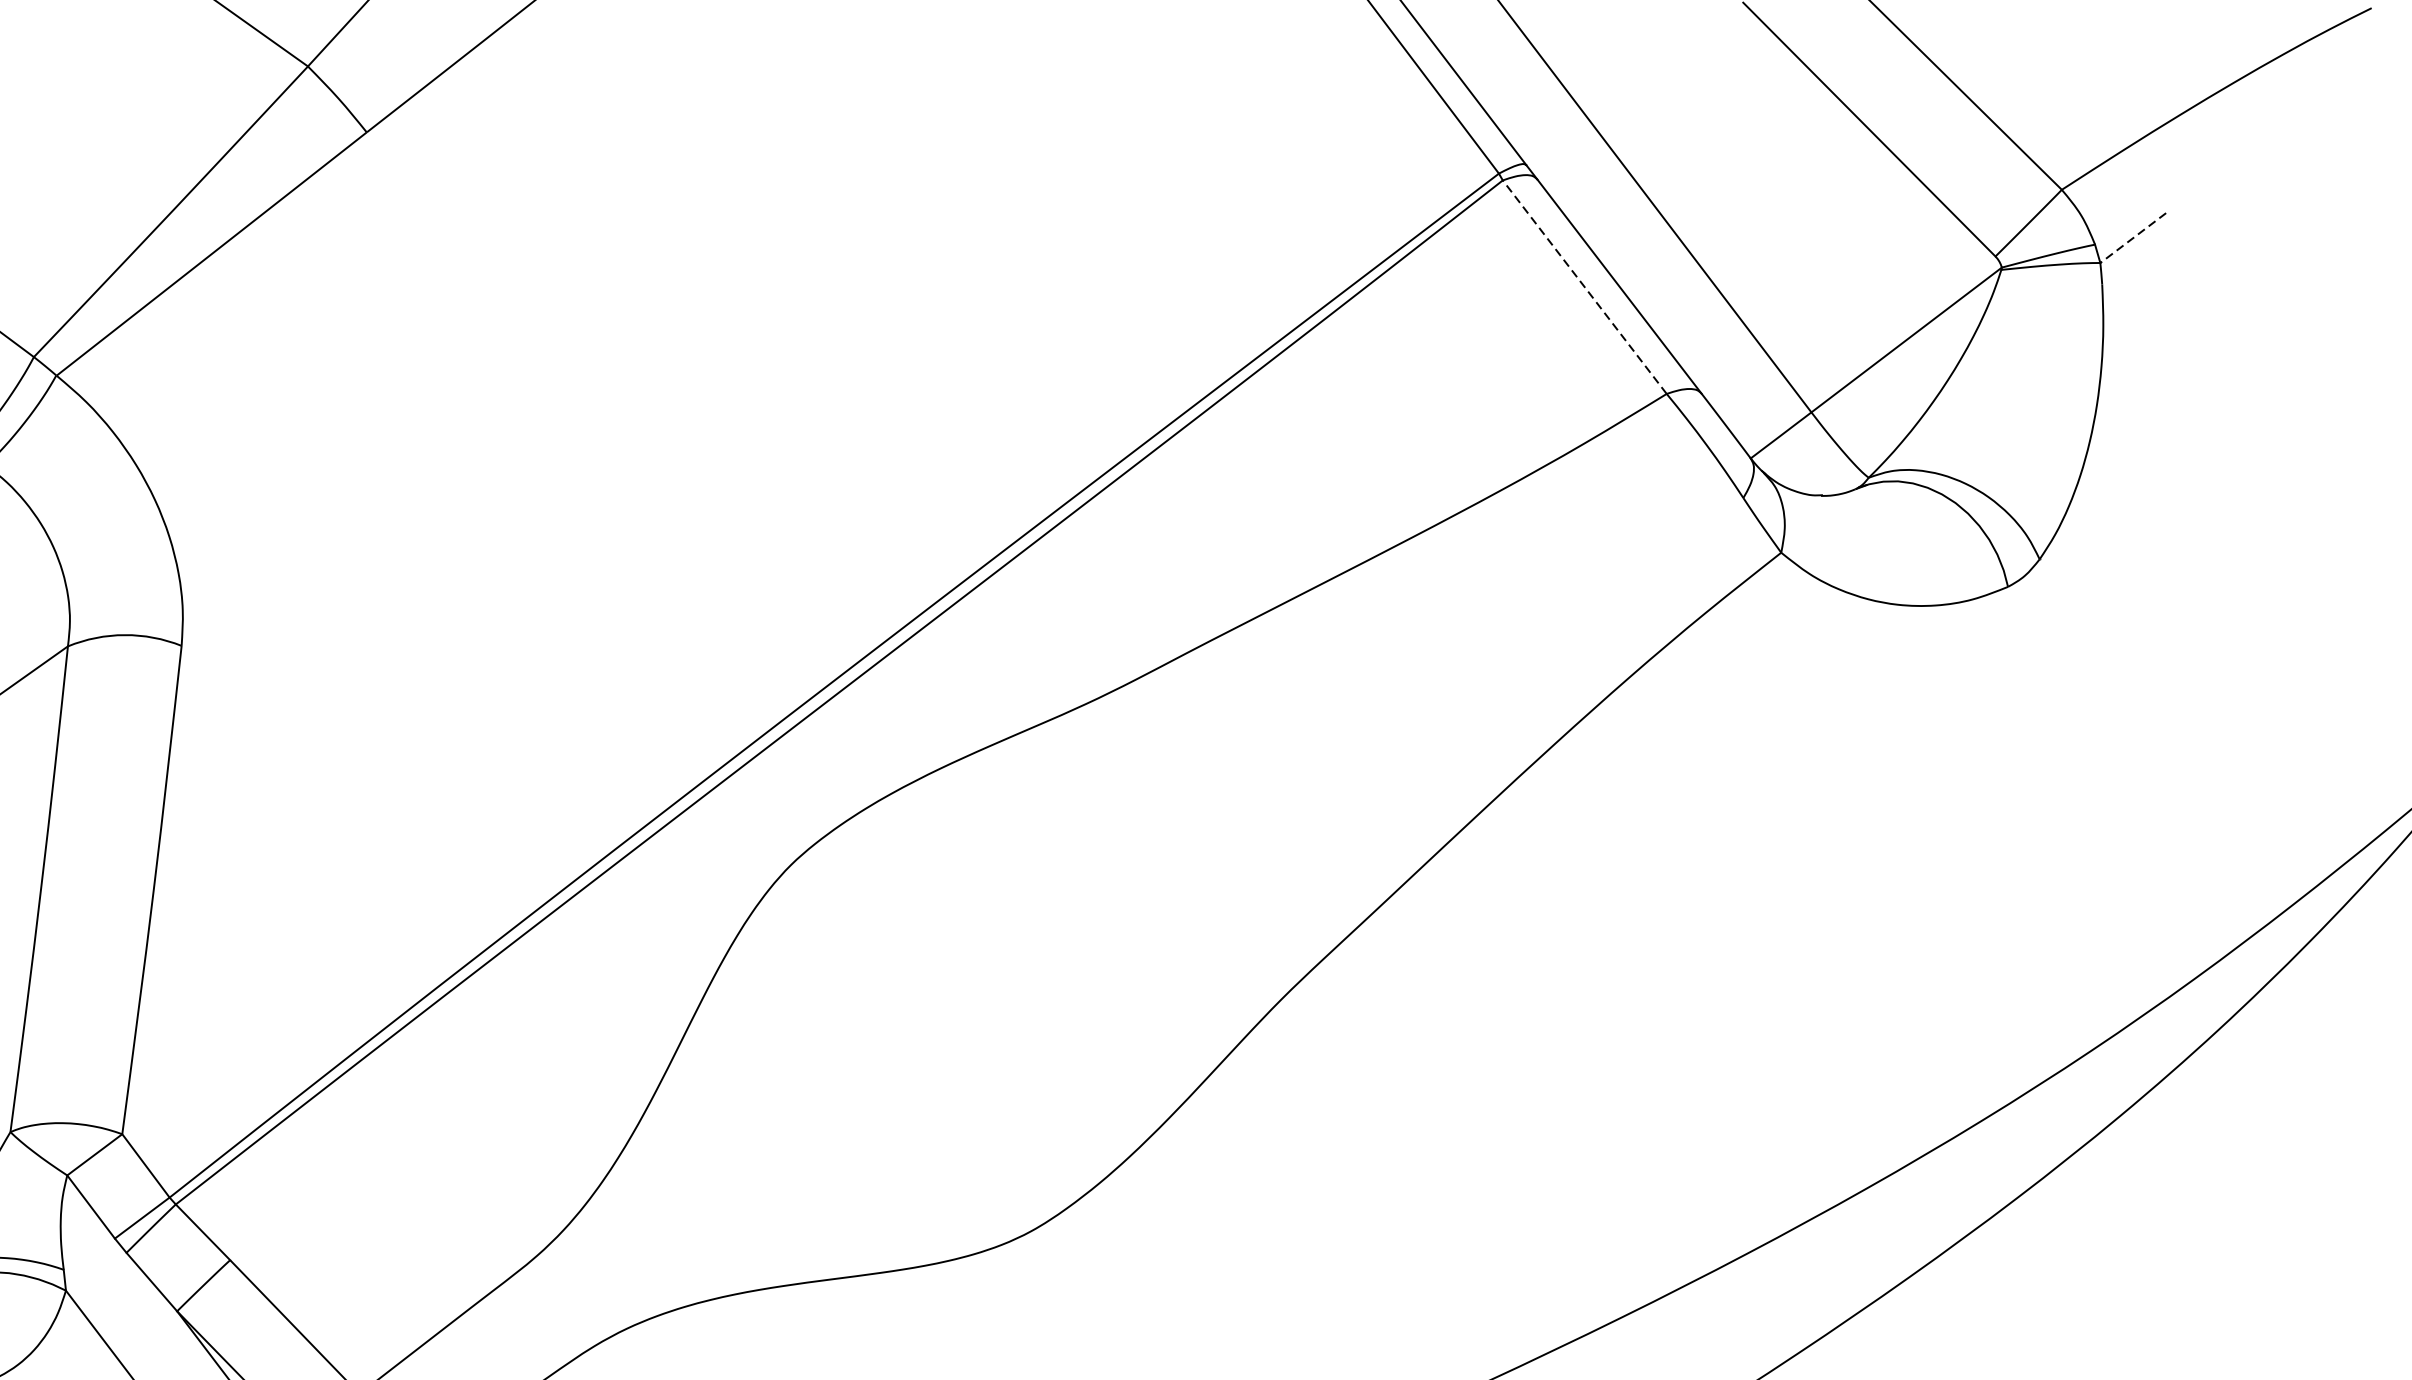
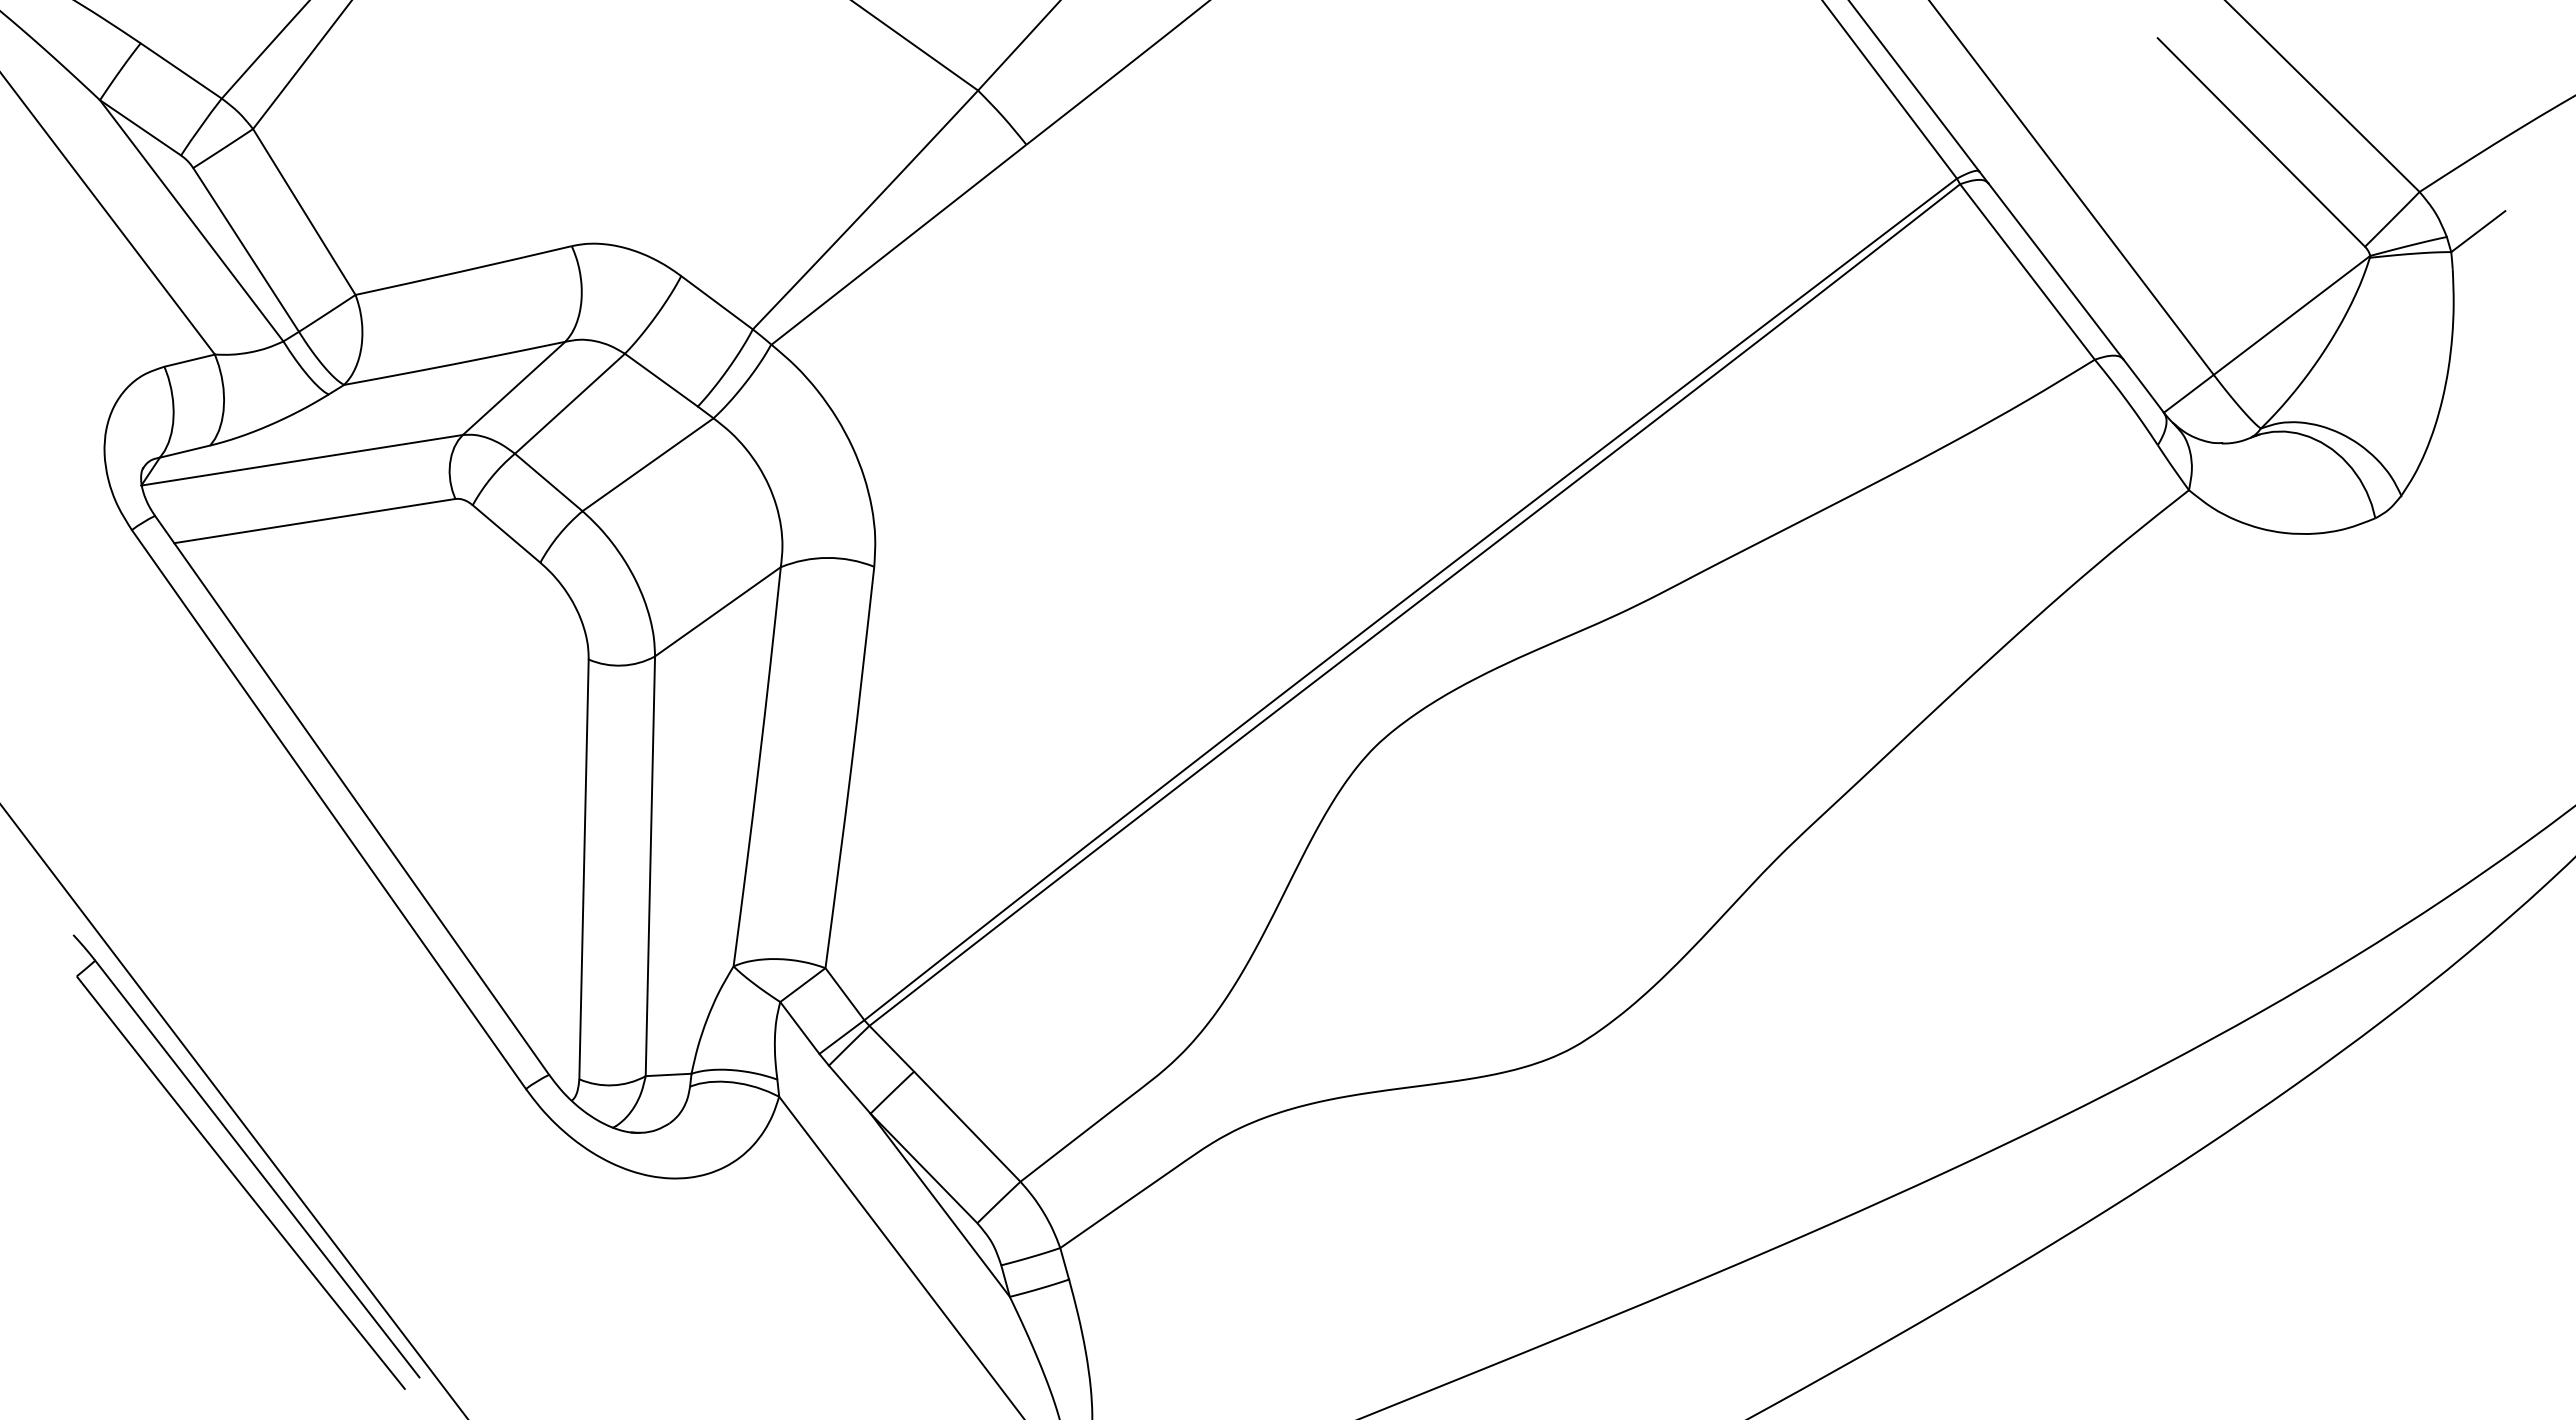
line: (2133, 237) -> (2478, 231), dashed -> solid
line: (1584, 286) -> (2027, 271), dashed -> solid

